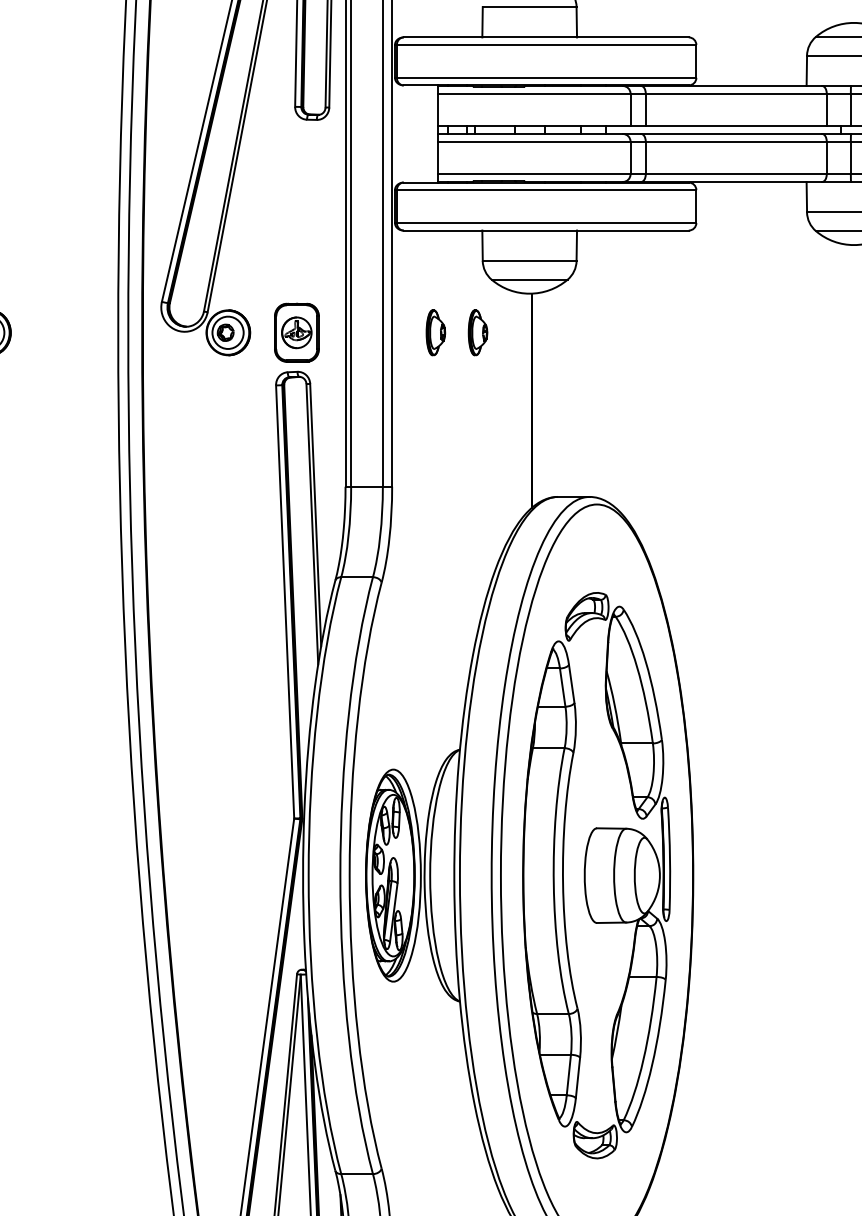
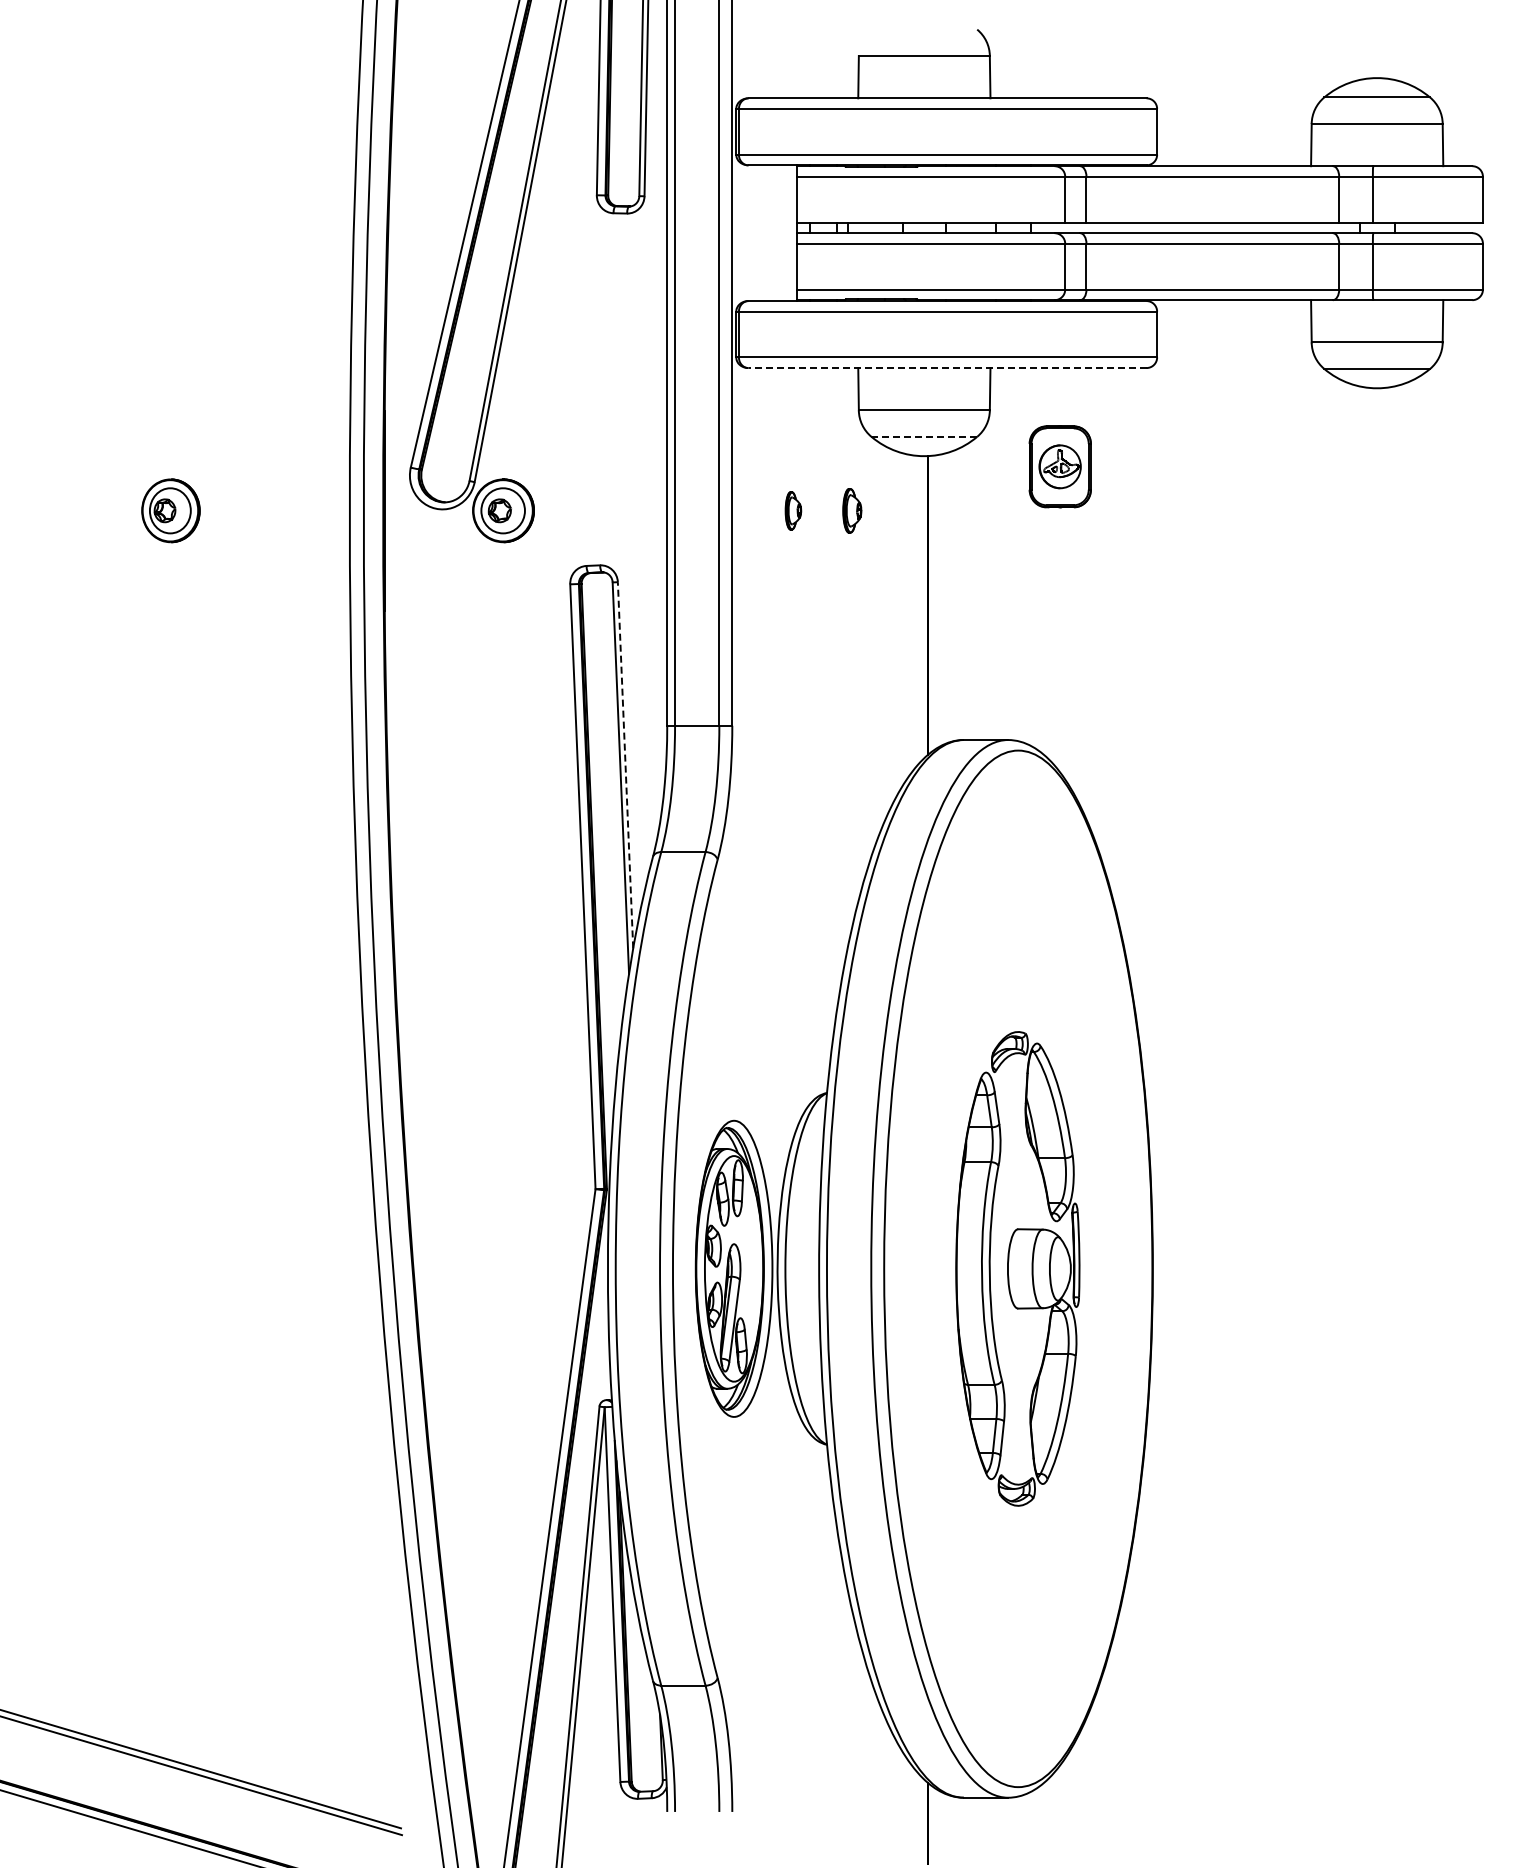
line: (546, 230) -> (947, 368), solid -> dashed
line: (529, 279) -> (924, 436), solid -> dashed
part: (296, 332) -> (1059, 466), moved
part: (435, 332) -> (793, 510), size x0.6
part: (478, 332) -> (852, 510), size x0.7
line: (315, 514) -> (625, 764), solid -> dashed
part: (596, 875) -> (1017, 1268), size x0.6

